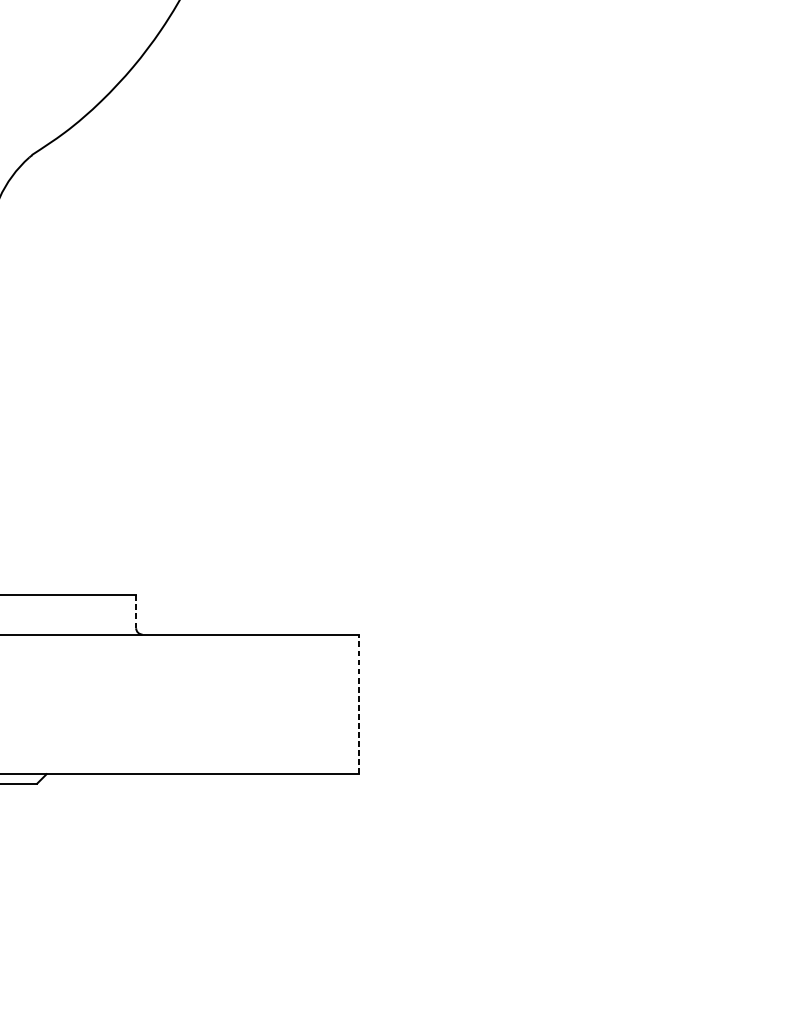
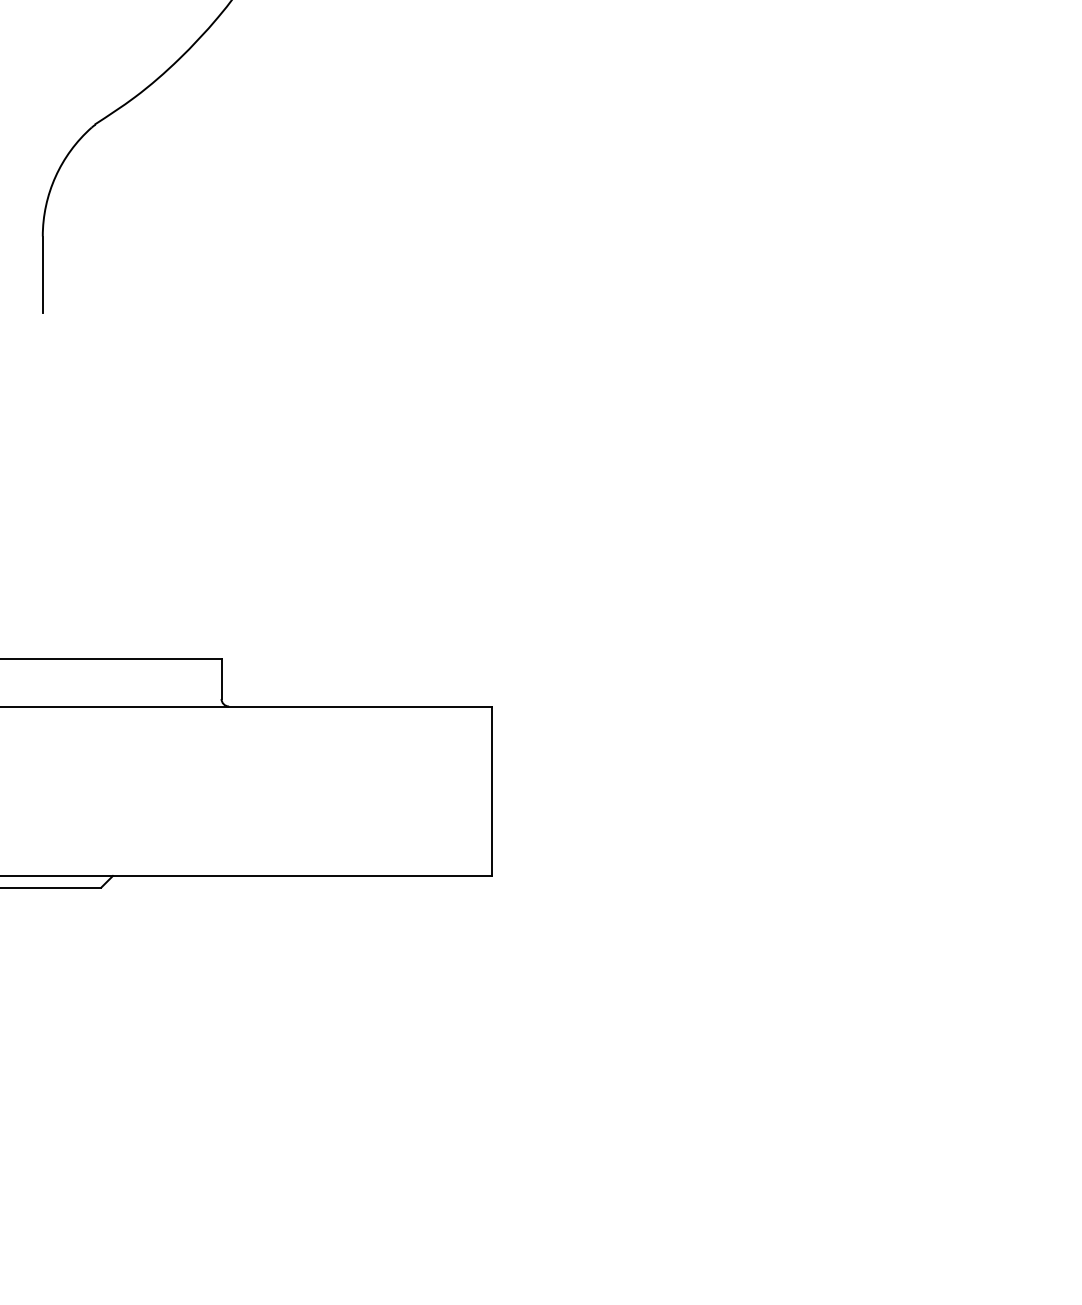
line: (136, 611) -> (221, 678), dashed -> solid
line: (358, 704) -> (491, 791), dashed -> solid

